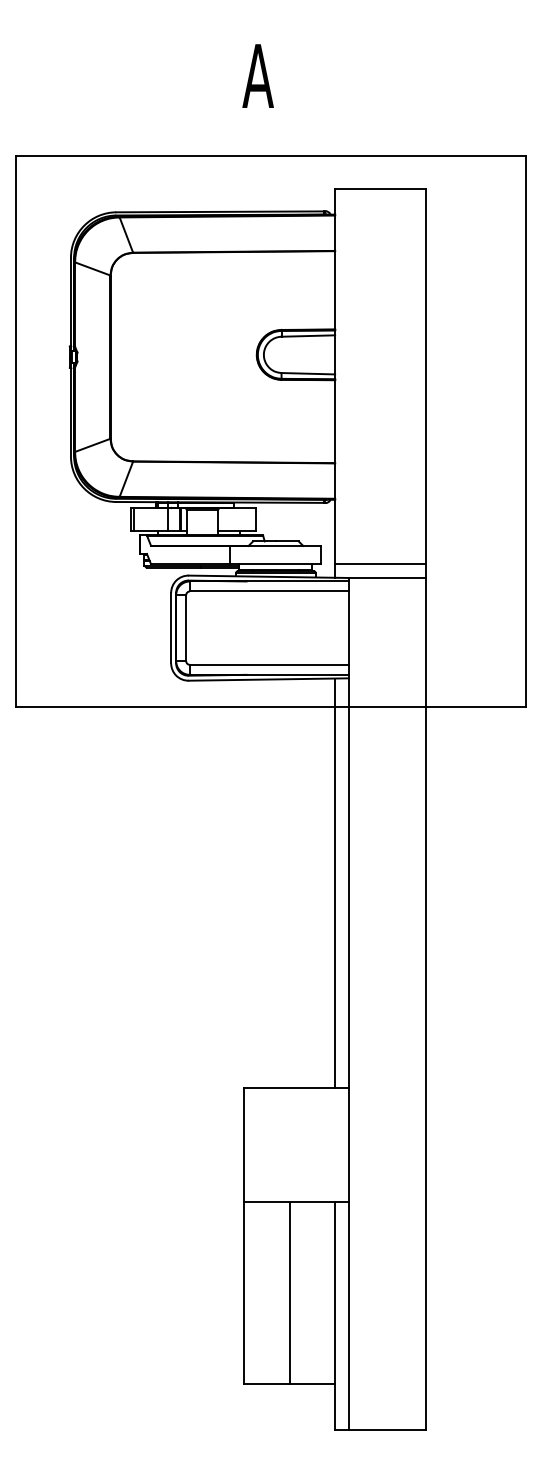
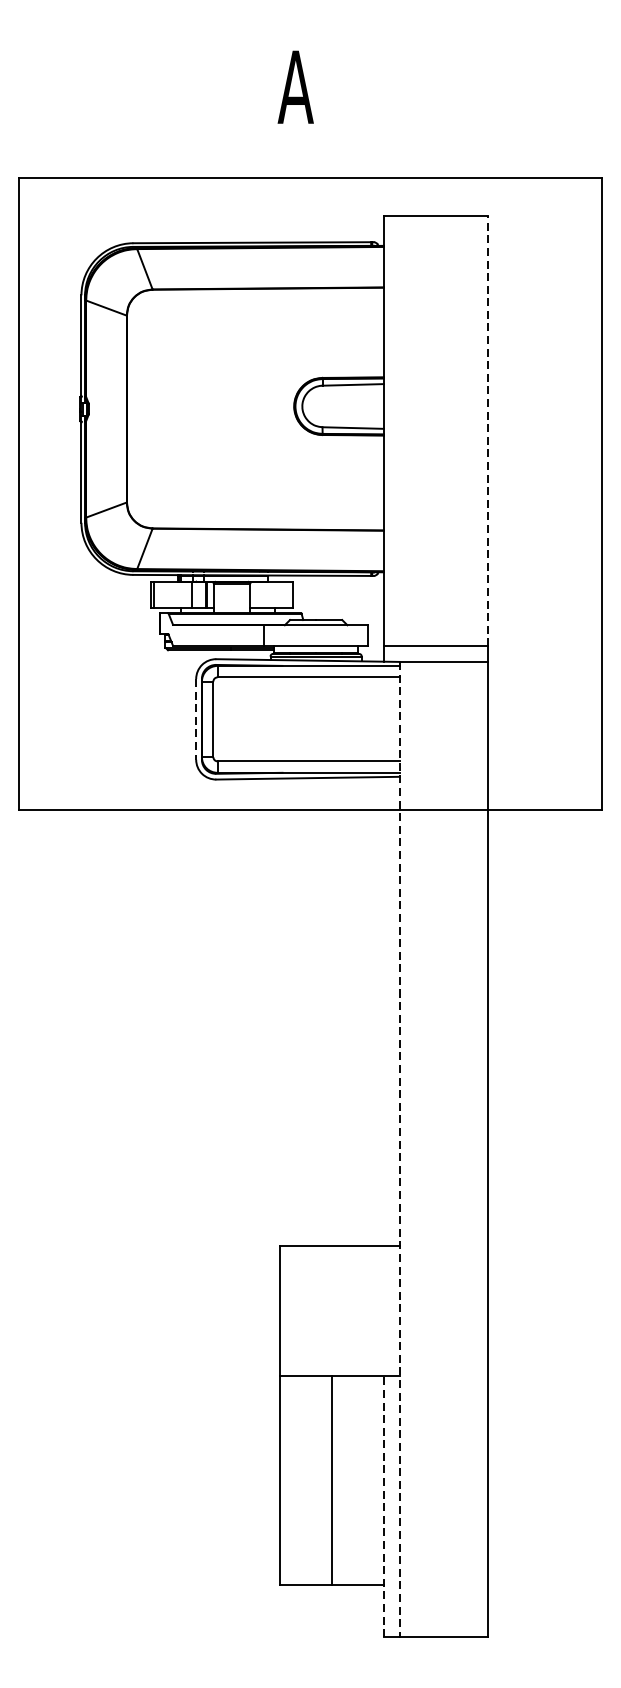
line: (426, 376) -> (488, 431), solid -> dashed
line: (171, 628) -> (196, 719), solid -> dashed
line: (335, 883) -> (384, 1011), removed
line: (348, 1003) -> (399, 1149), solid -> dashed
line: (335, 1315) -> (384, 1506), solid -> dashed

